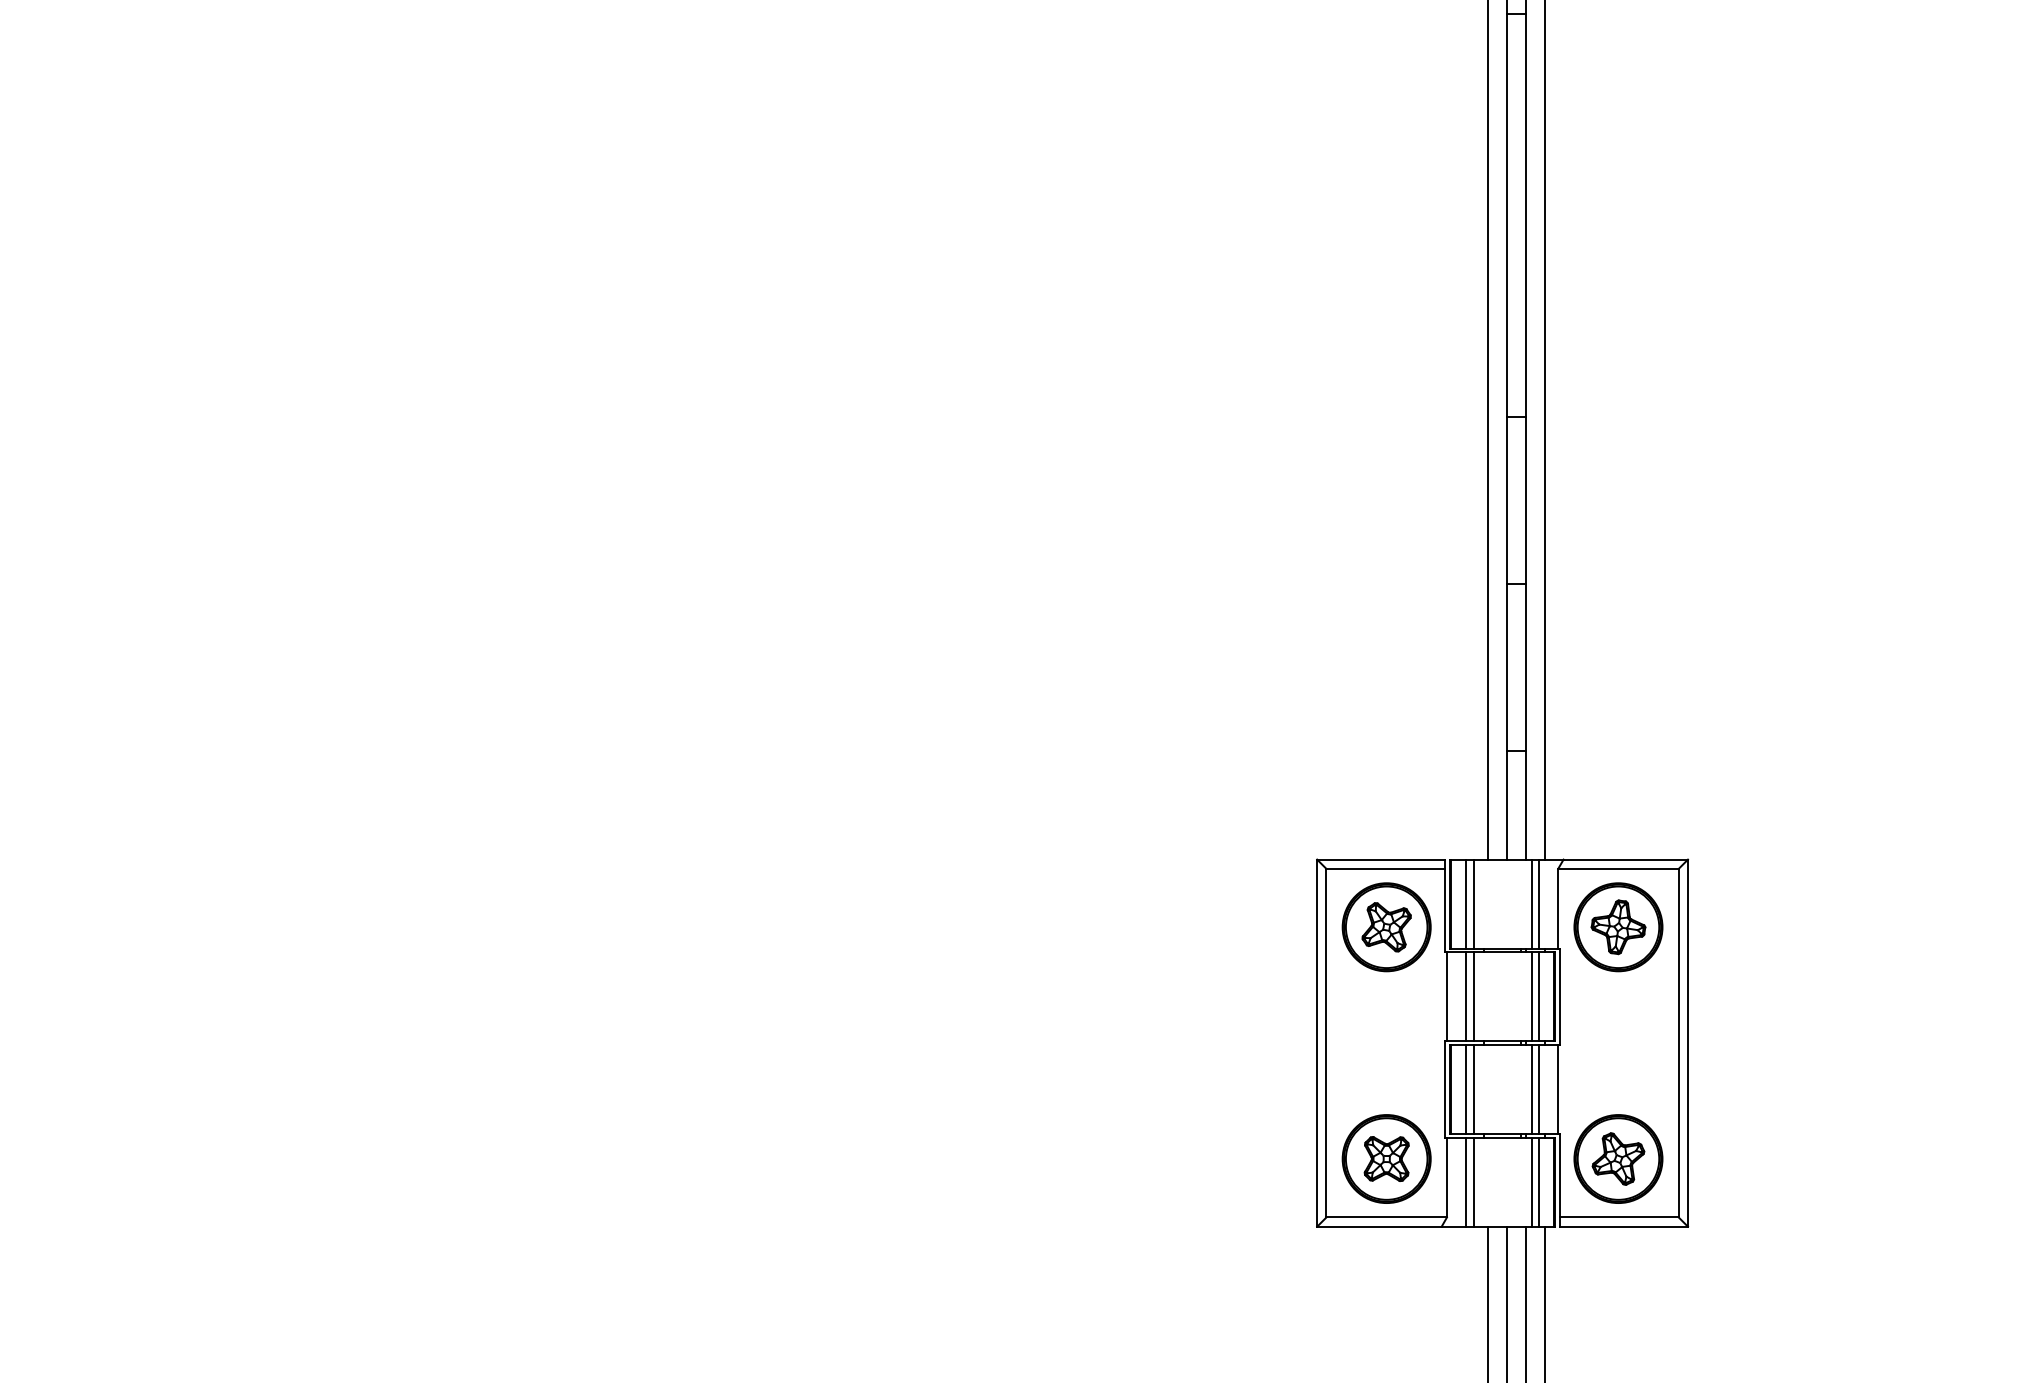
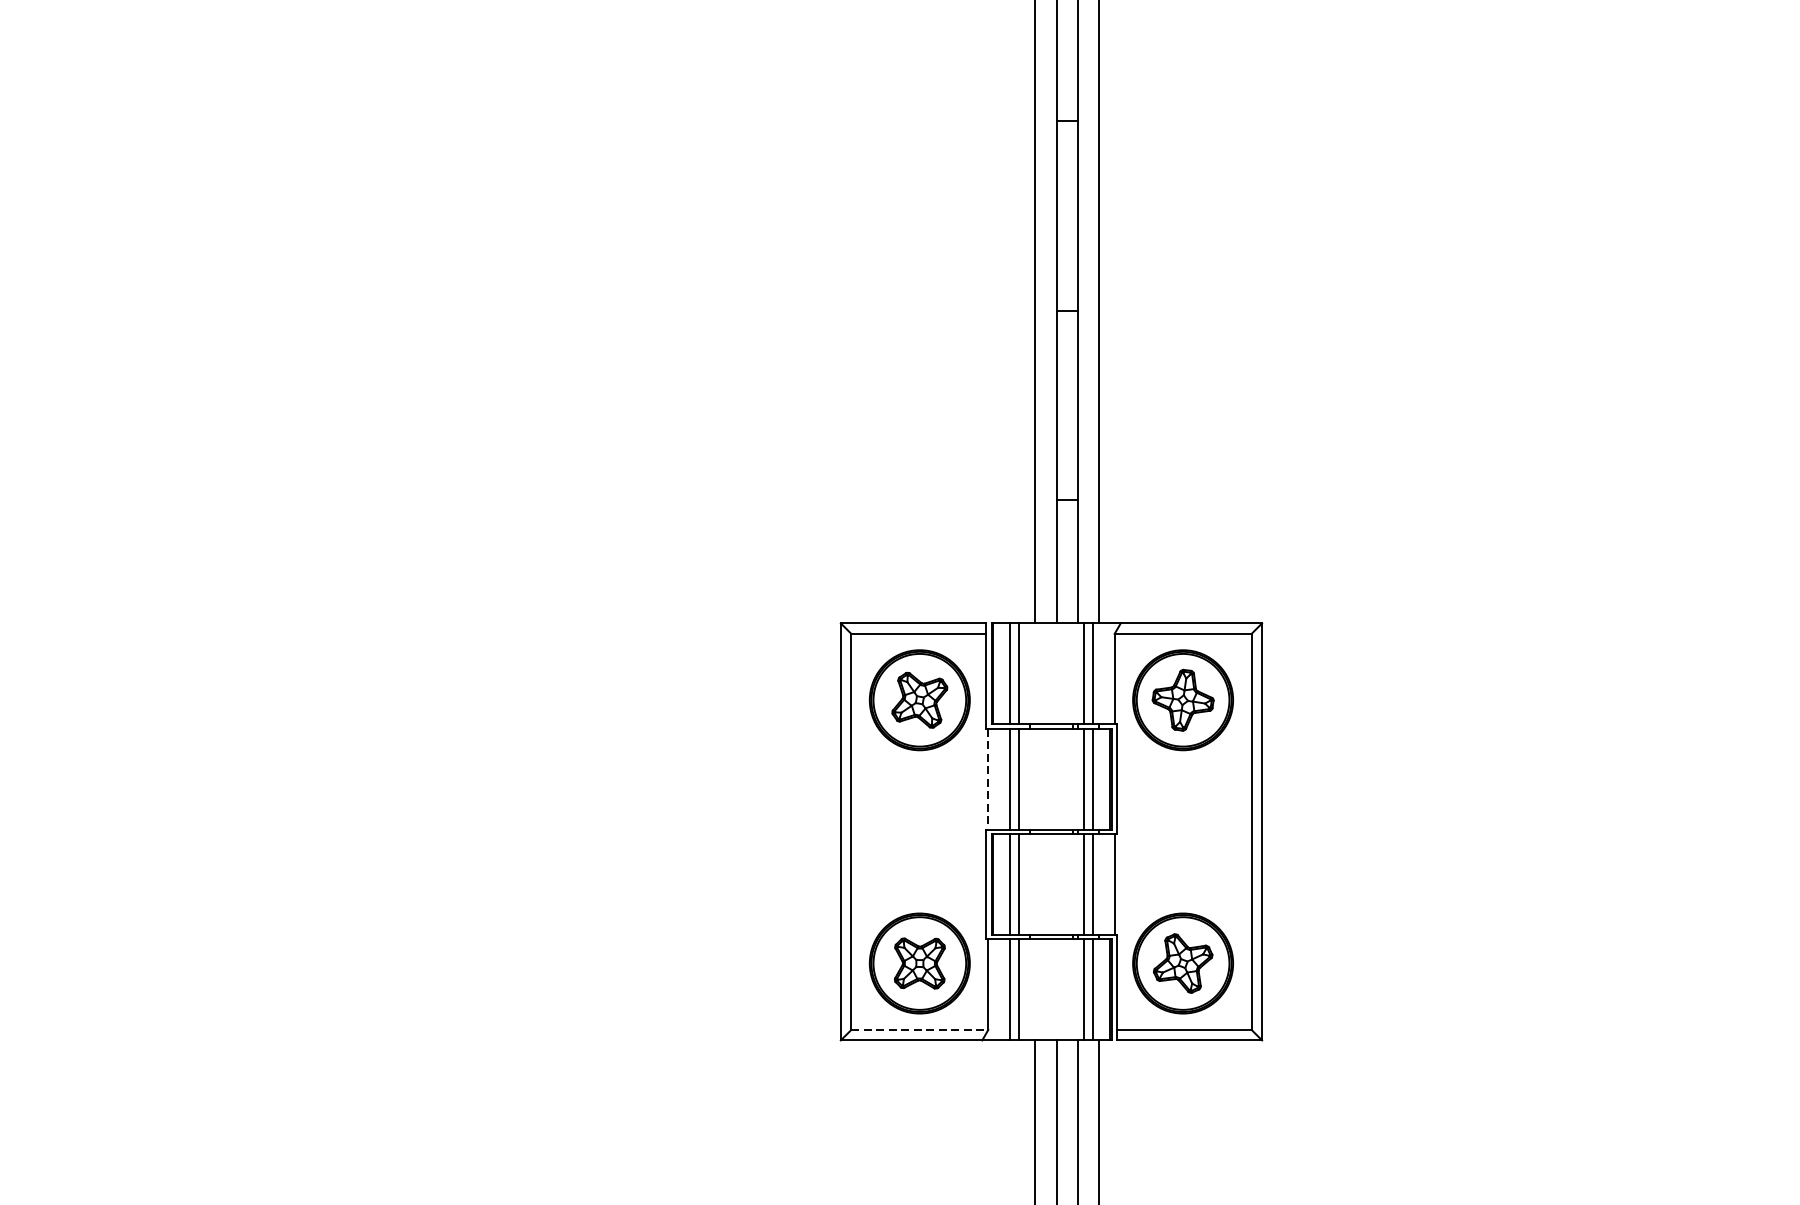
line: (1446, 997) -> (987, 780), solid -> dashed
line: (1387, 1217) -> (920, 1029), solid -> dashed

